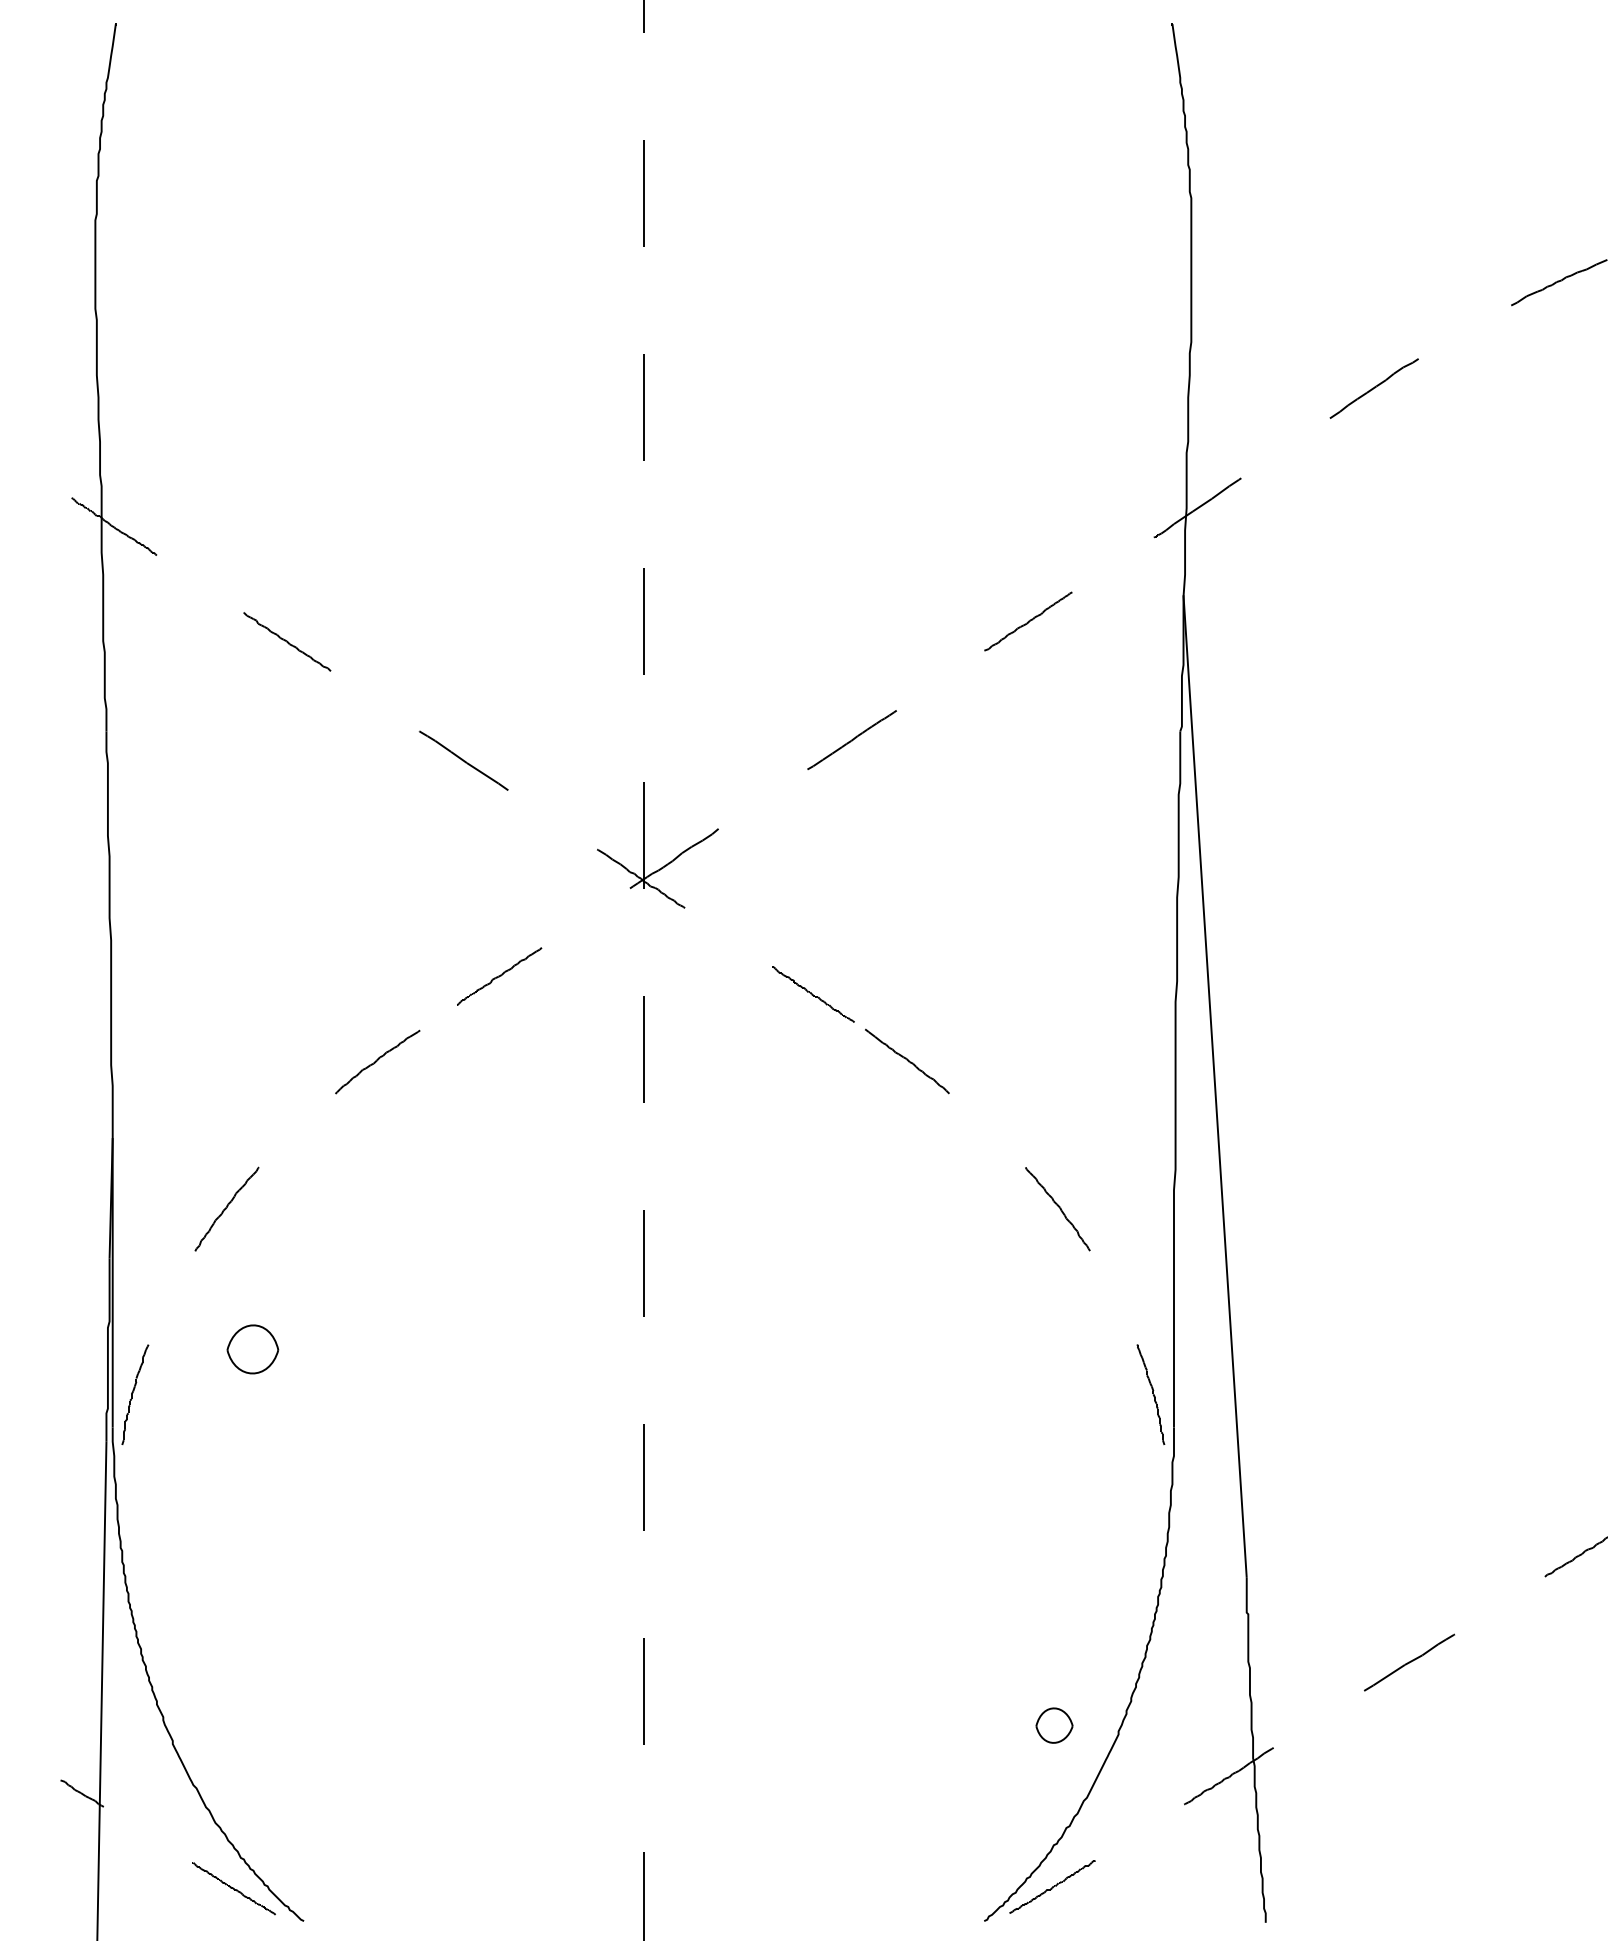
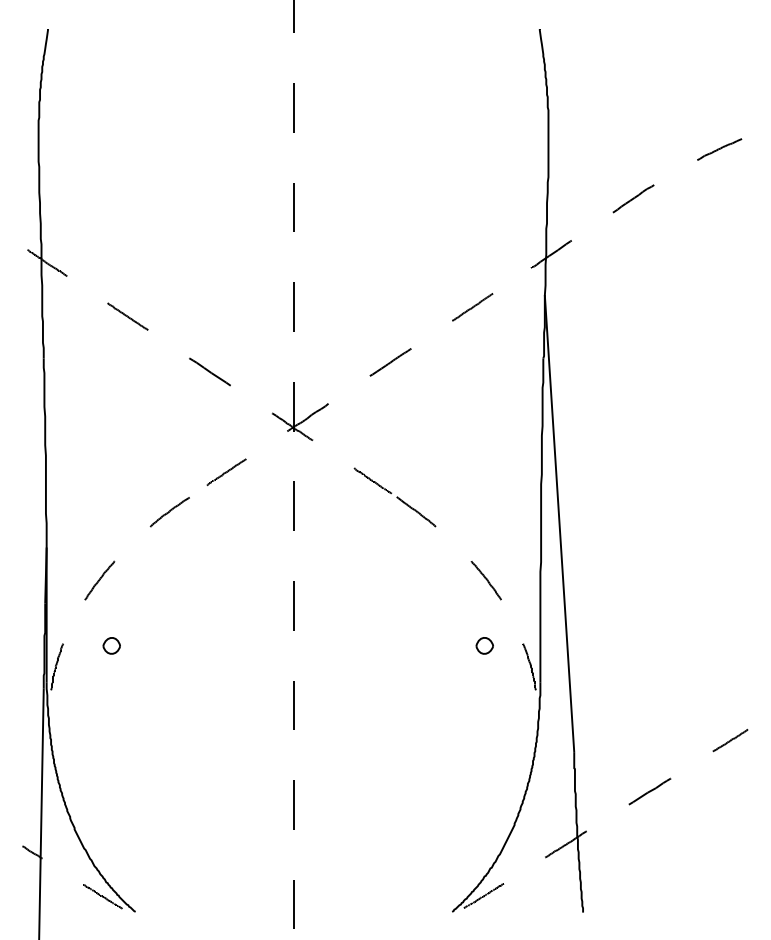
part: (252, 1348) -> (111, 645), size x0.71
part: (1053, 1724) -> (484, 645), moved

